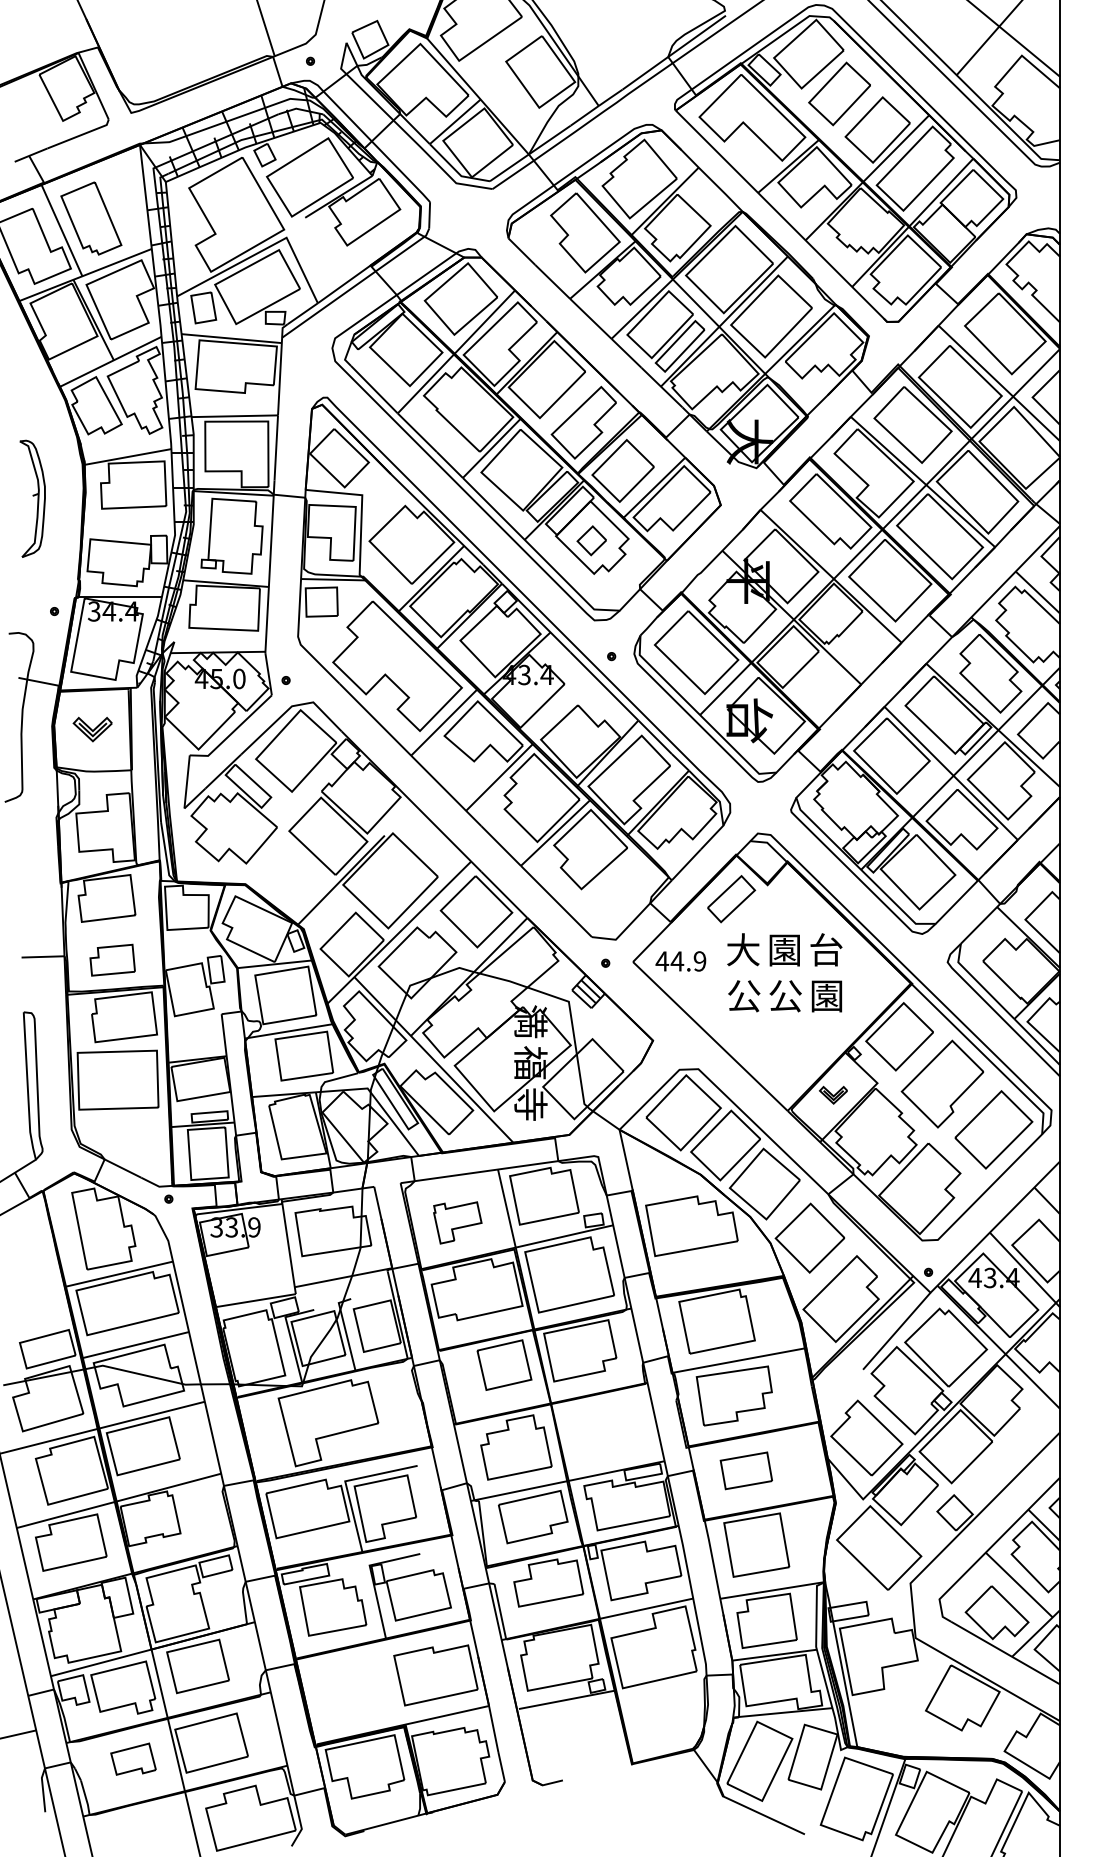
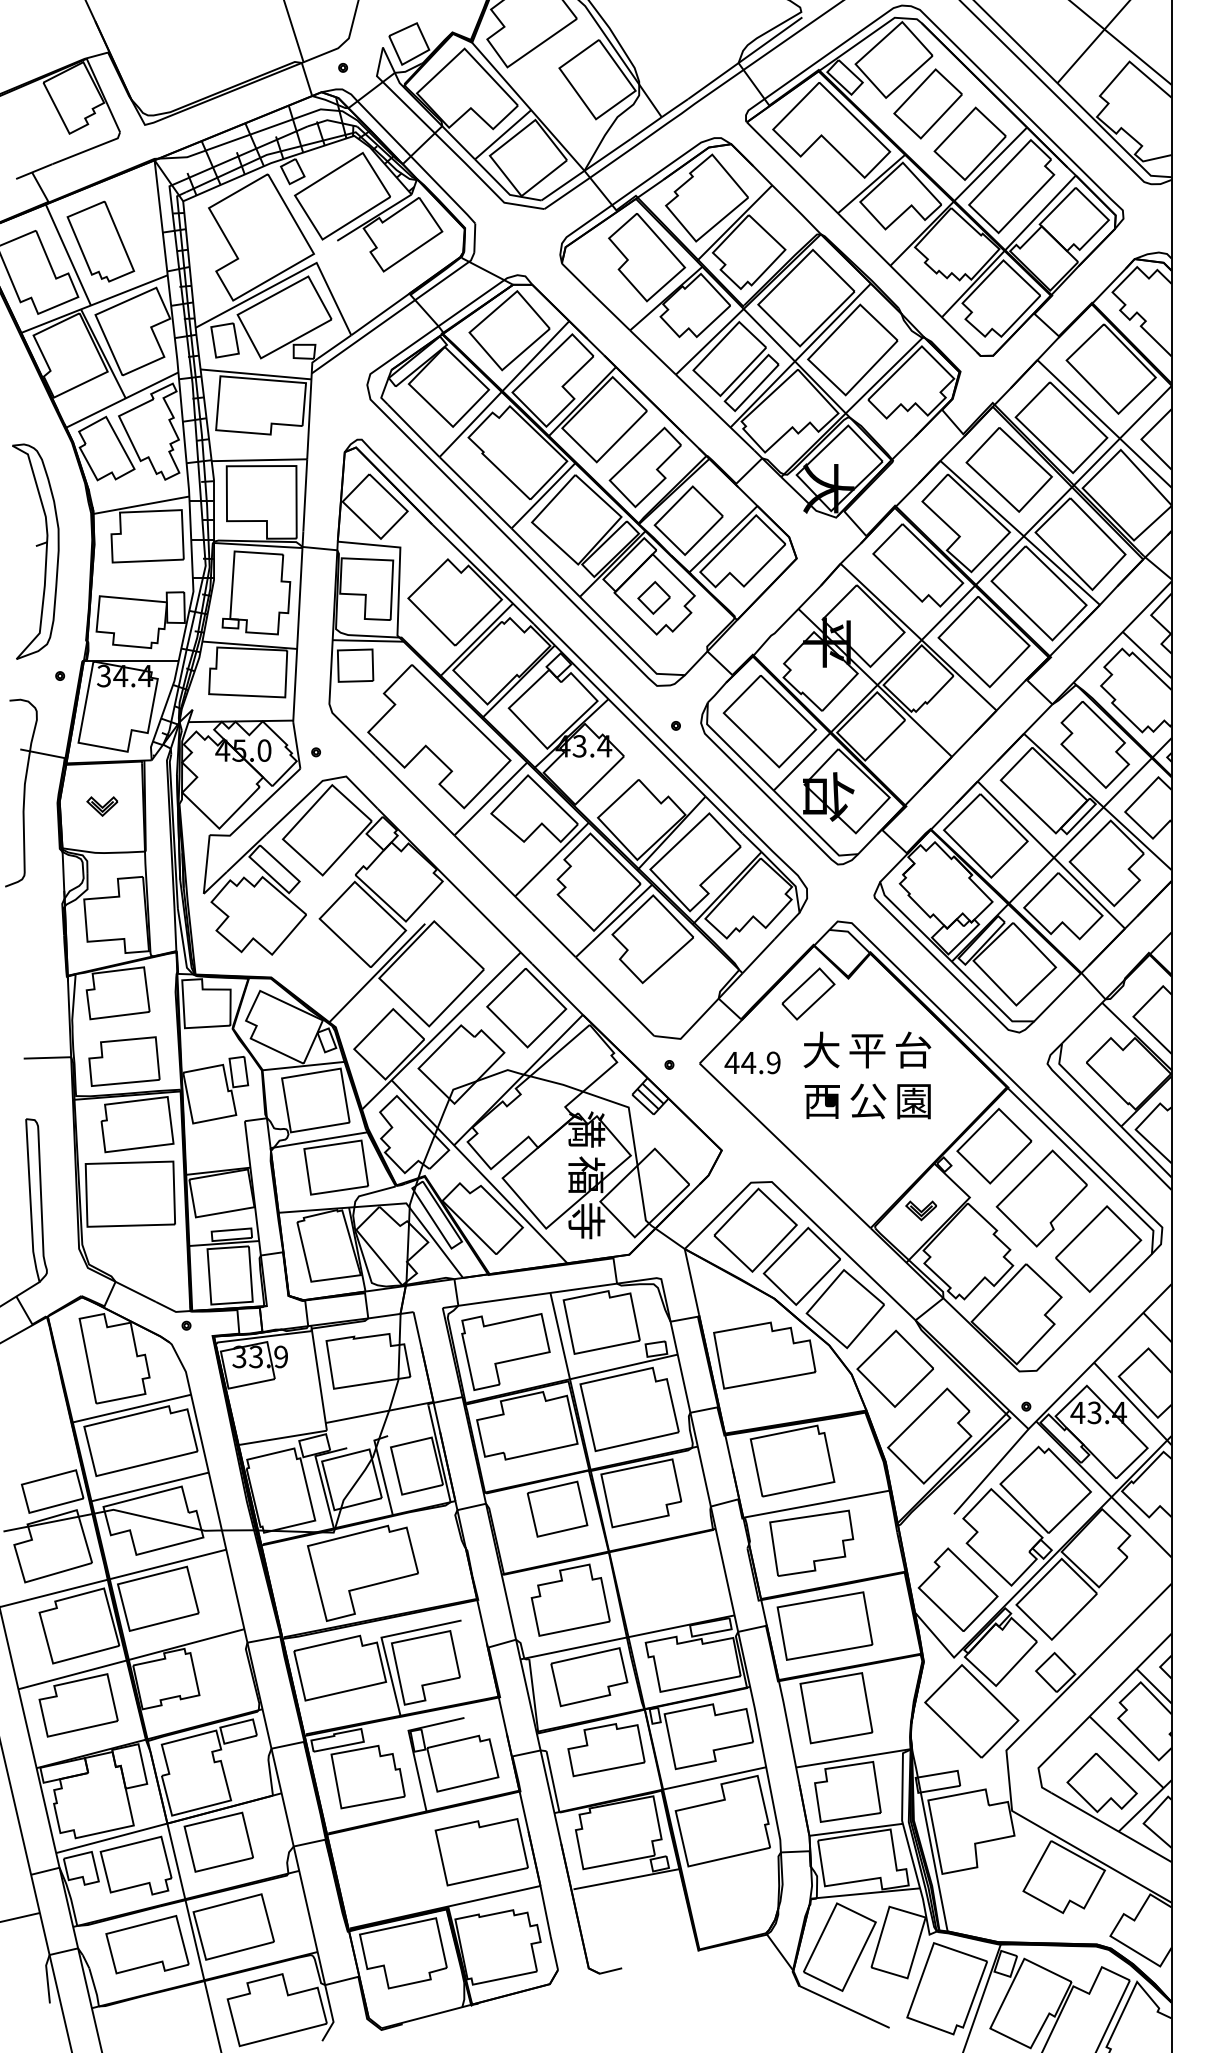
part: (32, 498) -> (35, 551), size x1.67
part: (92, 729) -> (102, 806), size x0.71
text: (784, 950) -> (867, 1050), 園 -> 平
part: (112, 960) -> (124, 1061), size x1.43
text: (744, 996) -> (822, 1101), 公 -> 西
part: (457, 1222) -> (505, 1351), size x1.67
part: (745, 1470) -> (824, 1625), size x1.67
part: (133, 1758) -> (147, 1944), size x1.67

